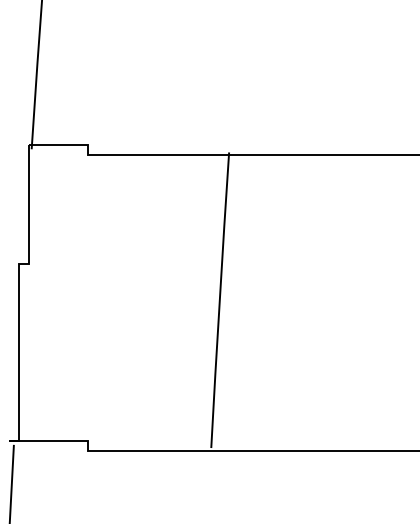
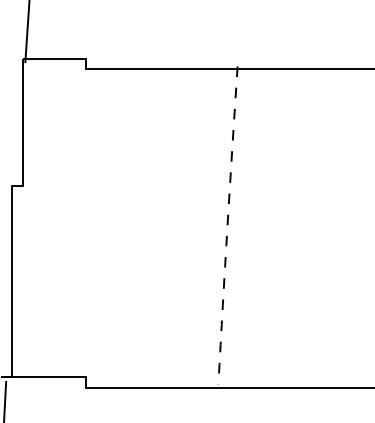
arc: (219, 300) -> (227, 225), solid -> dashed

